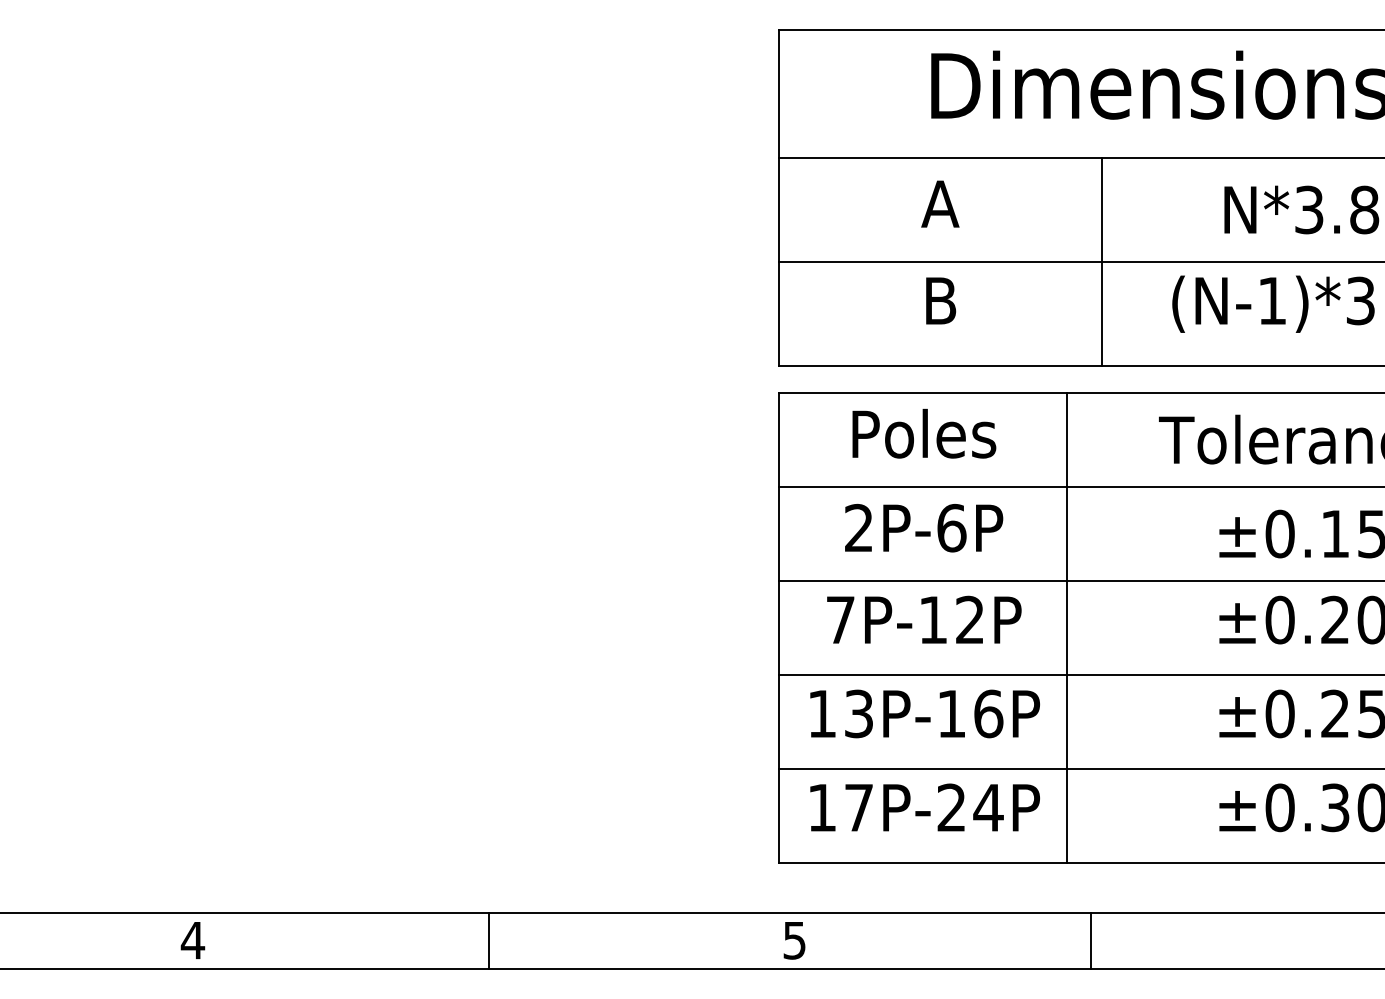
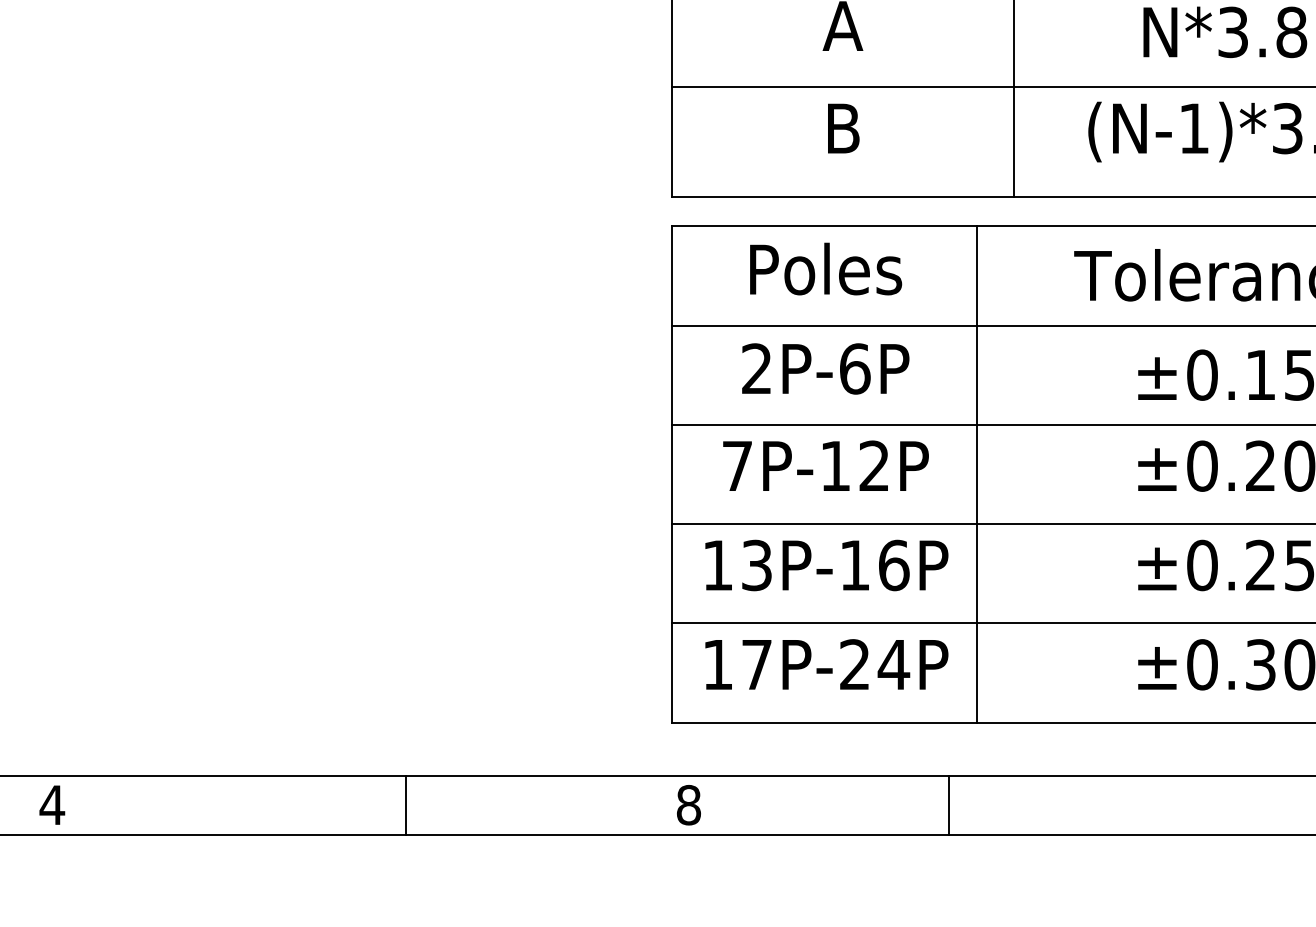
line: (488, 940) -> (405, 805), moved
text: (794, 940) -> (688, 805), 5 -> 8
line: (1090, 940) -> (948, 805), moved

